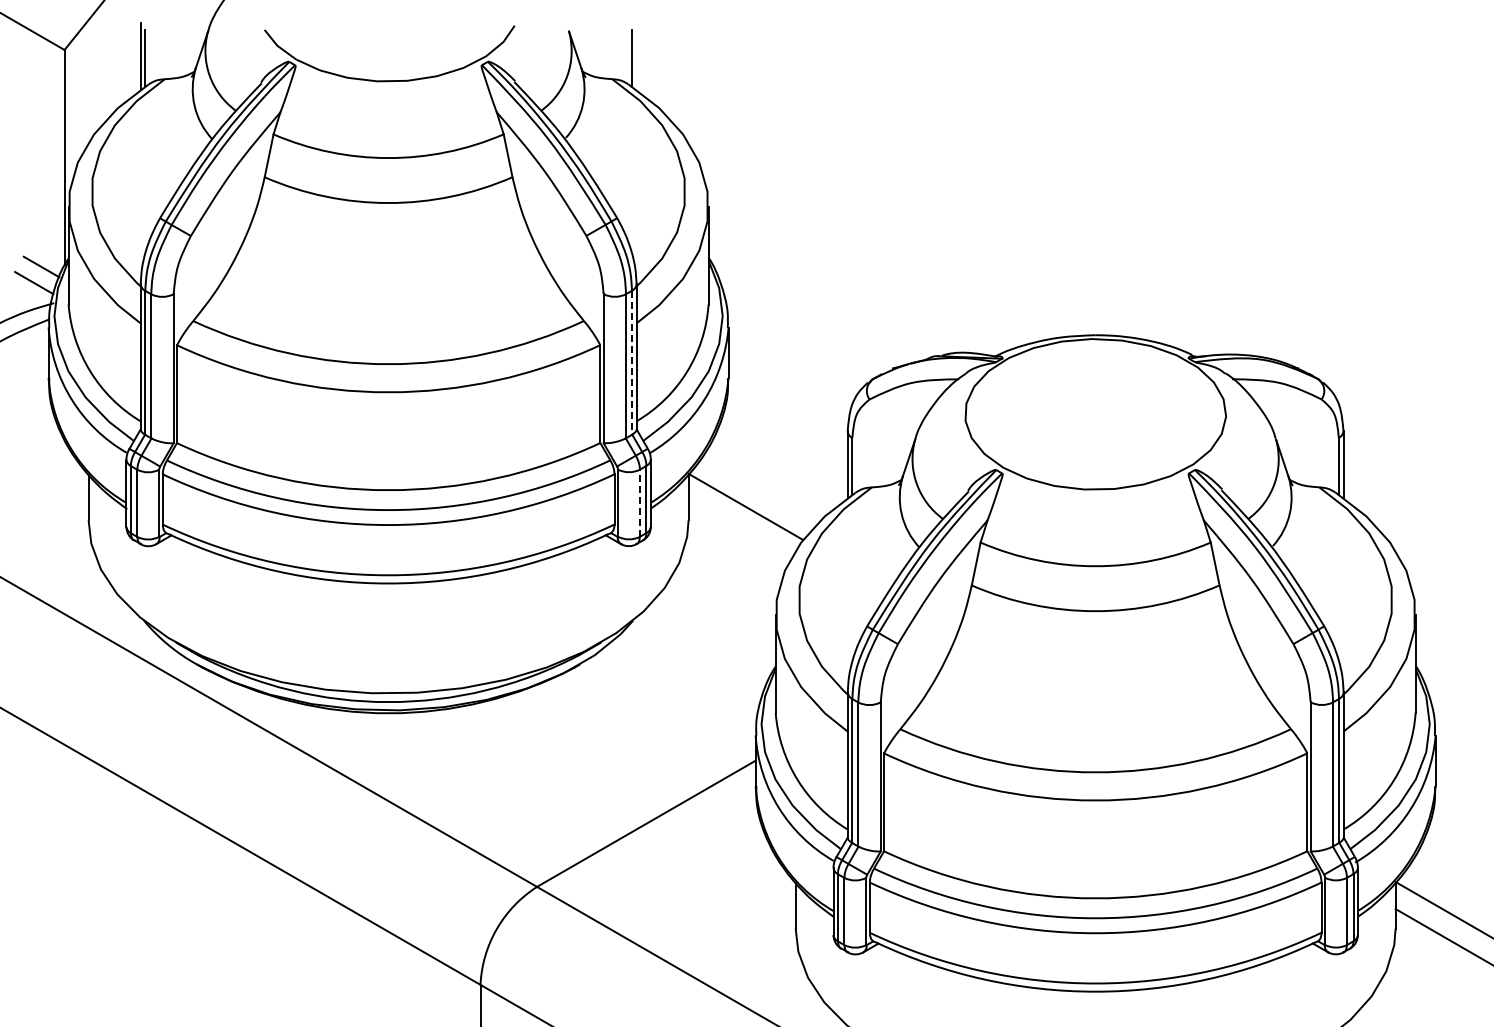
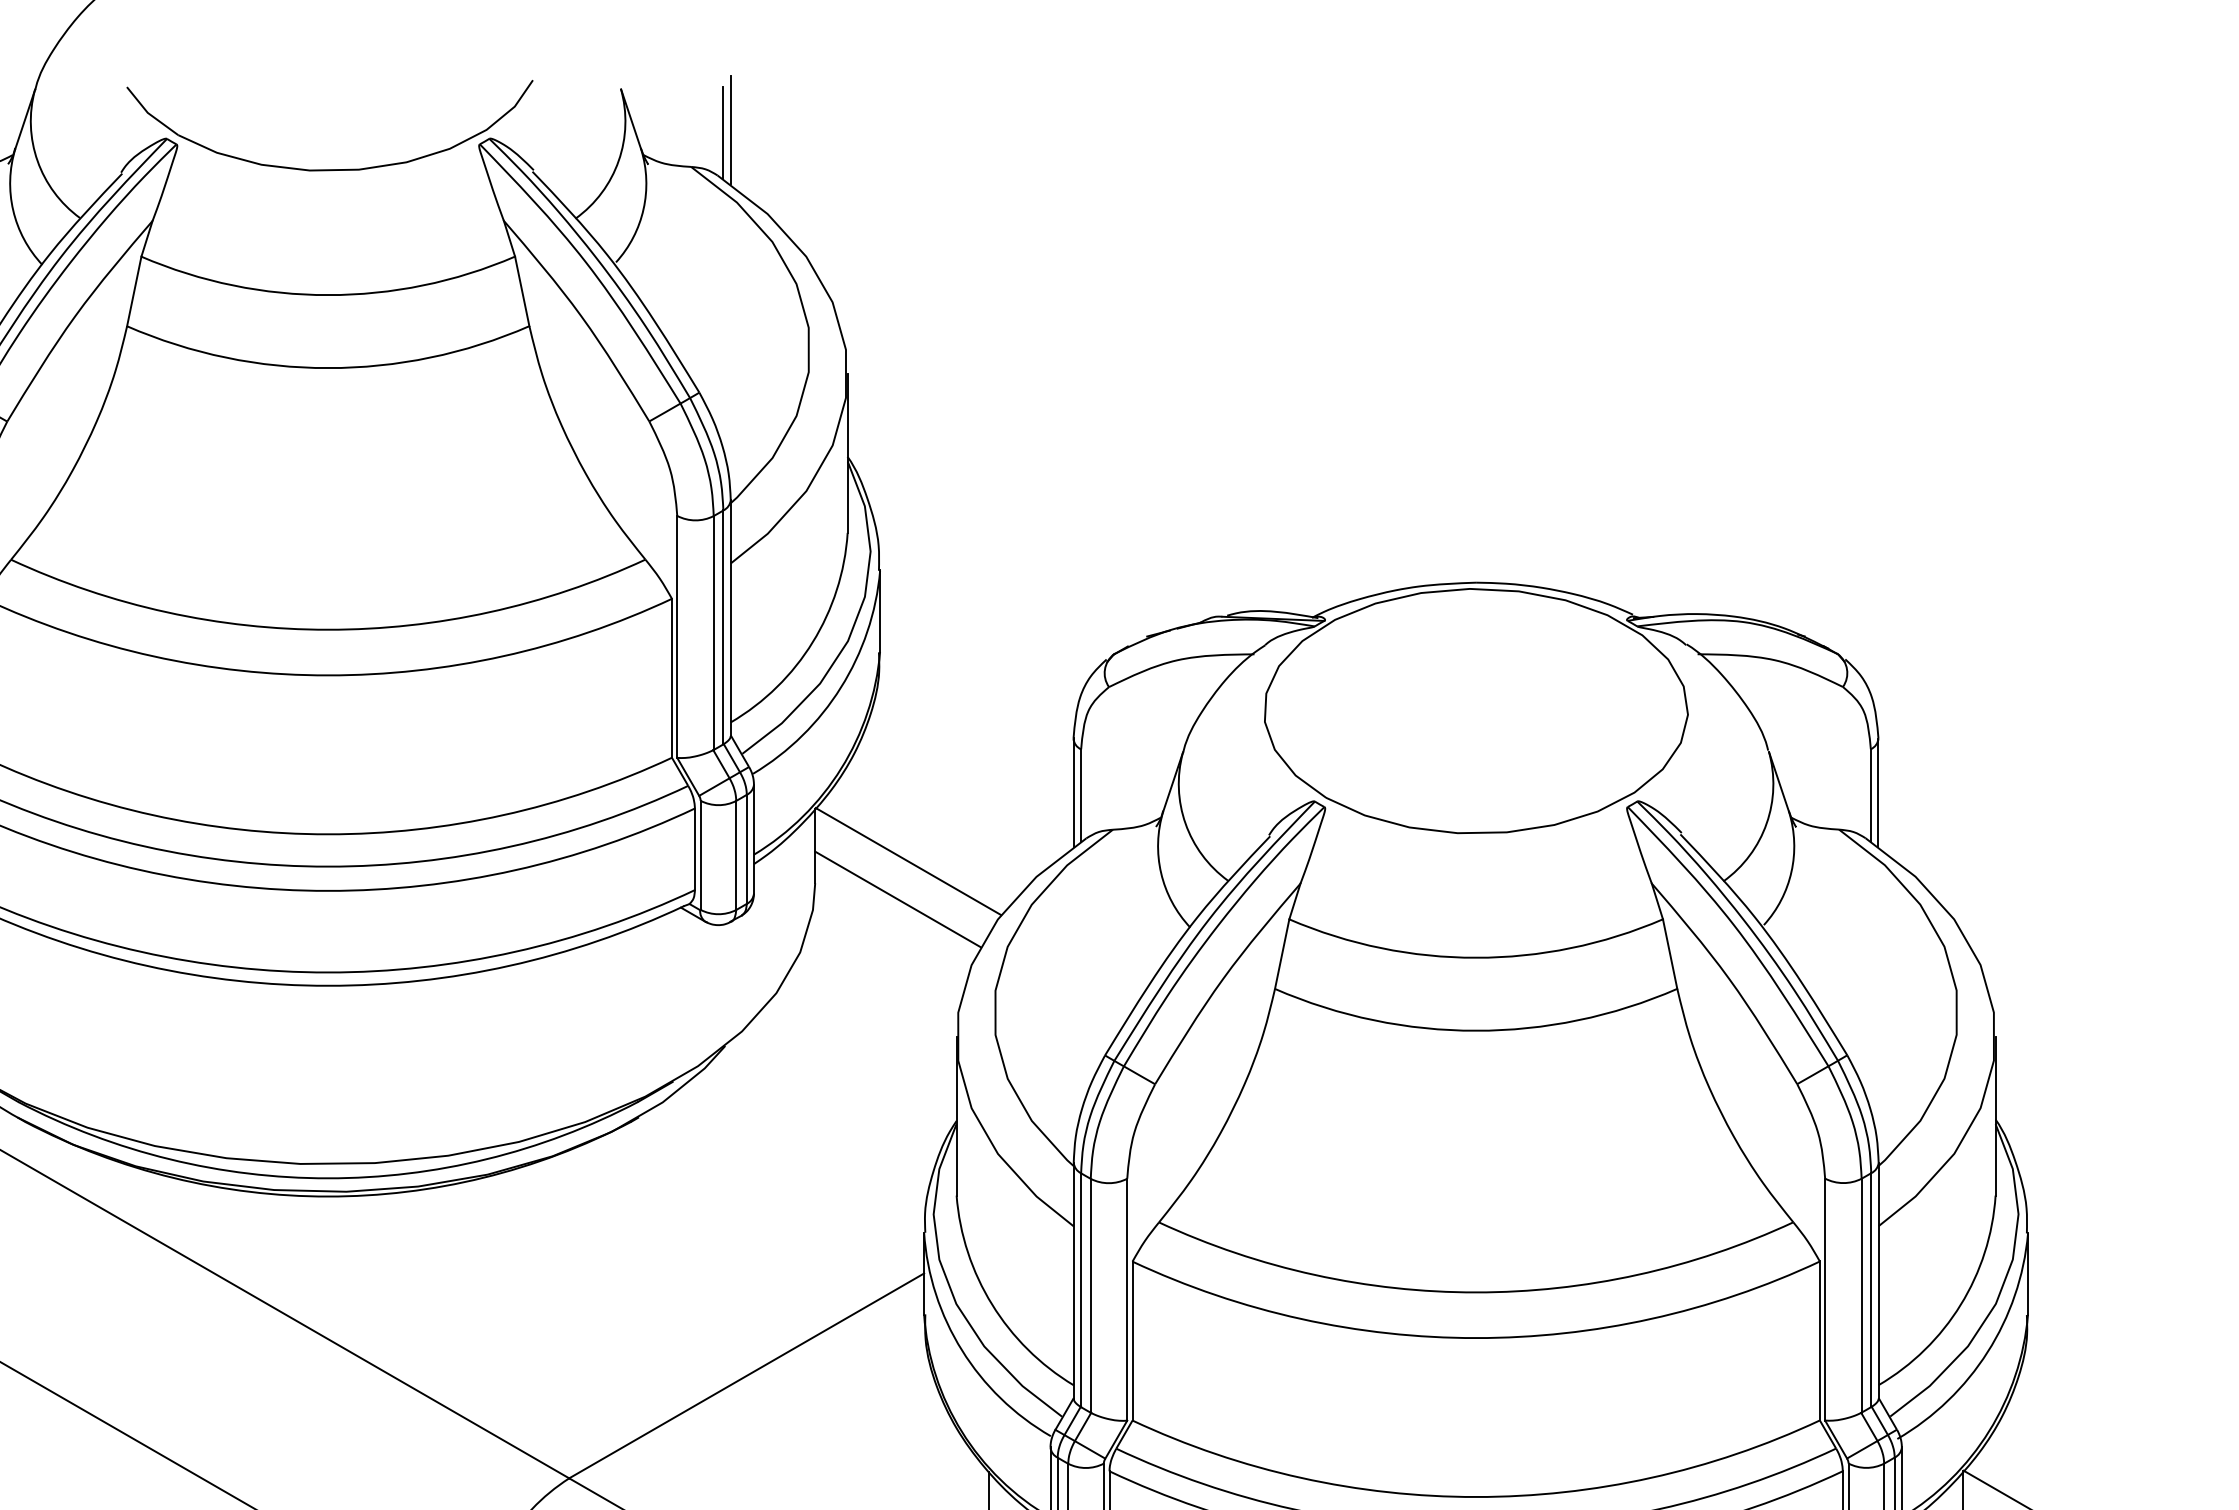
line: (636, 56) -> (730, 130), added
line: (632, 363) -> (724, 628), dashed -> solid
line: (639, 503) -> (735, 855), dashed -> solid
line: (739, 529) -> (897, 898), added

